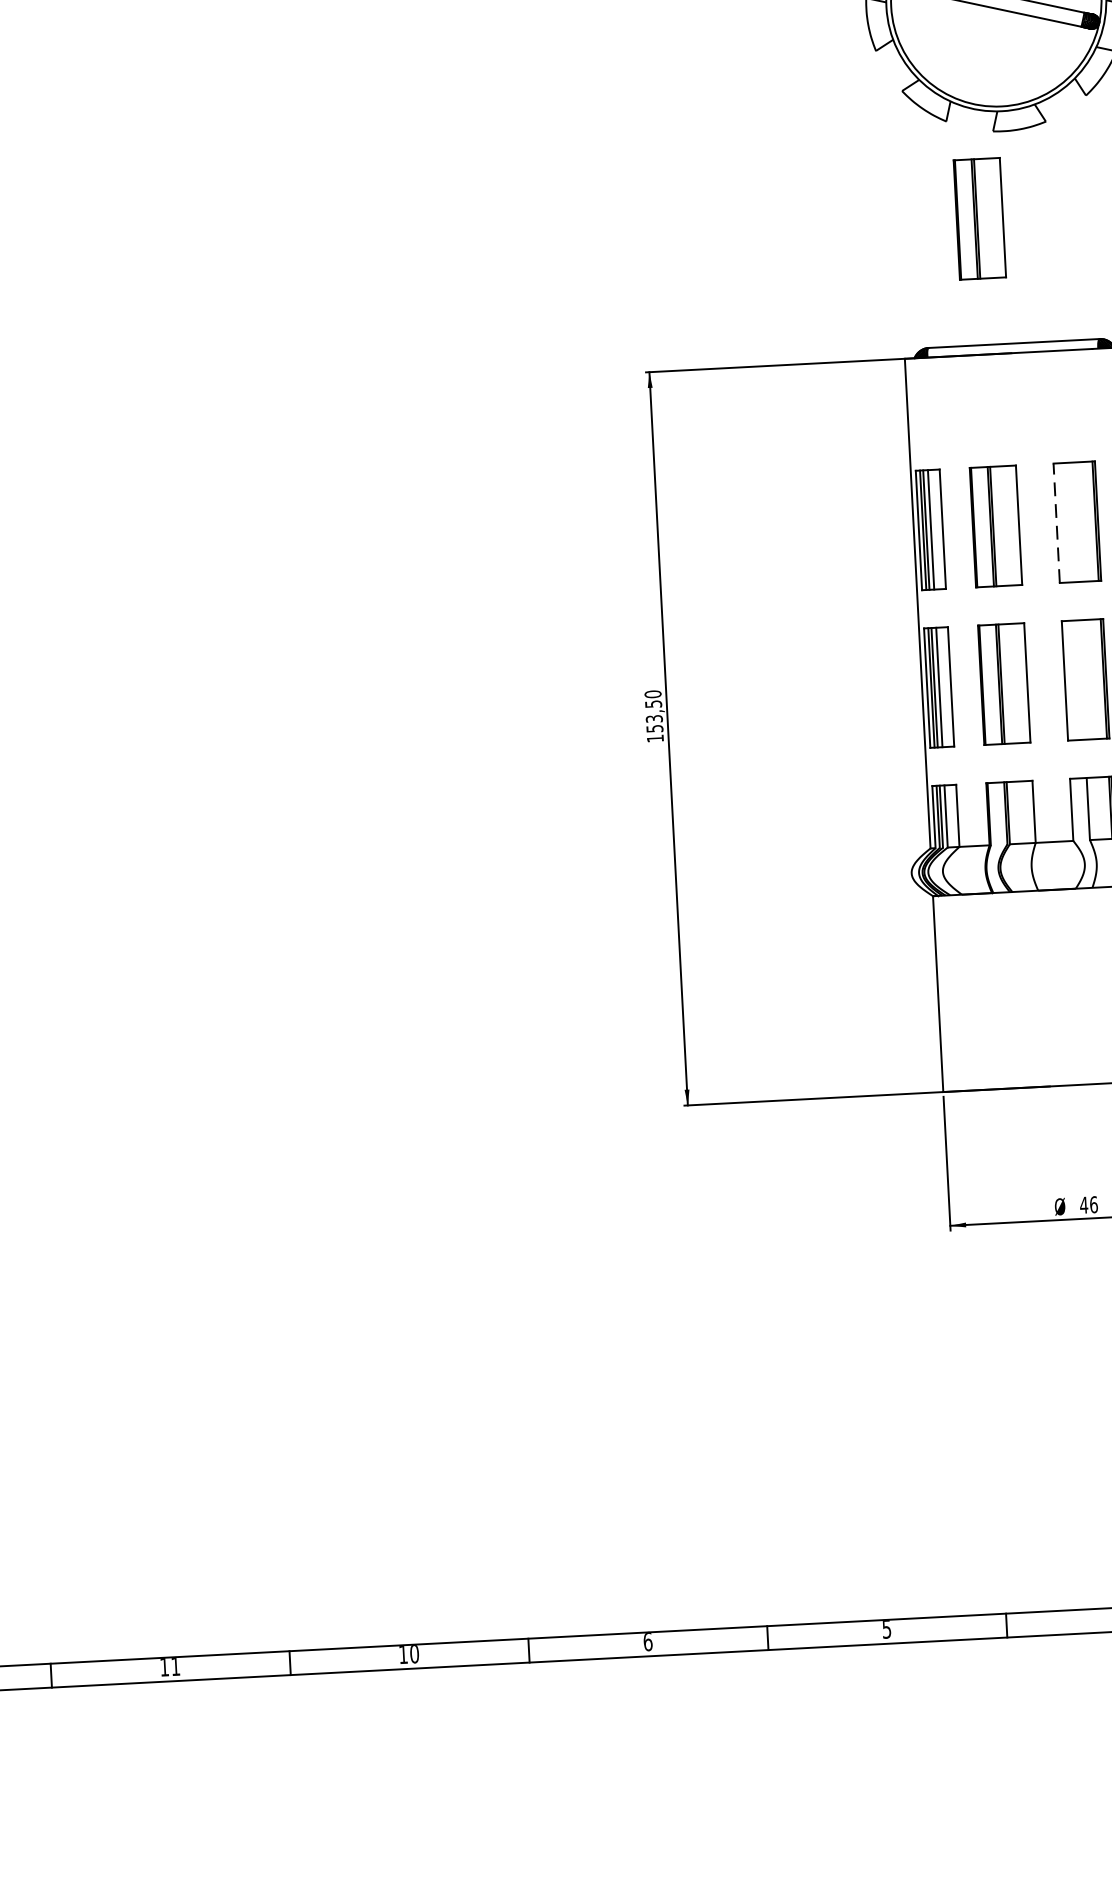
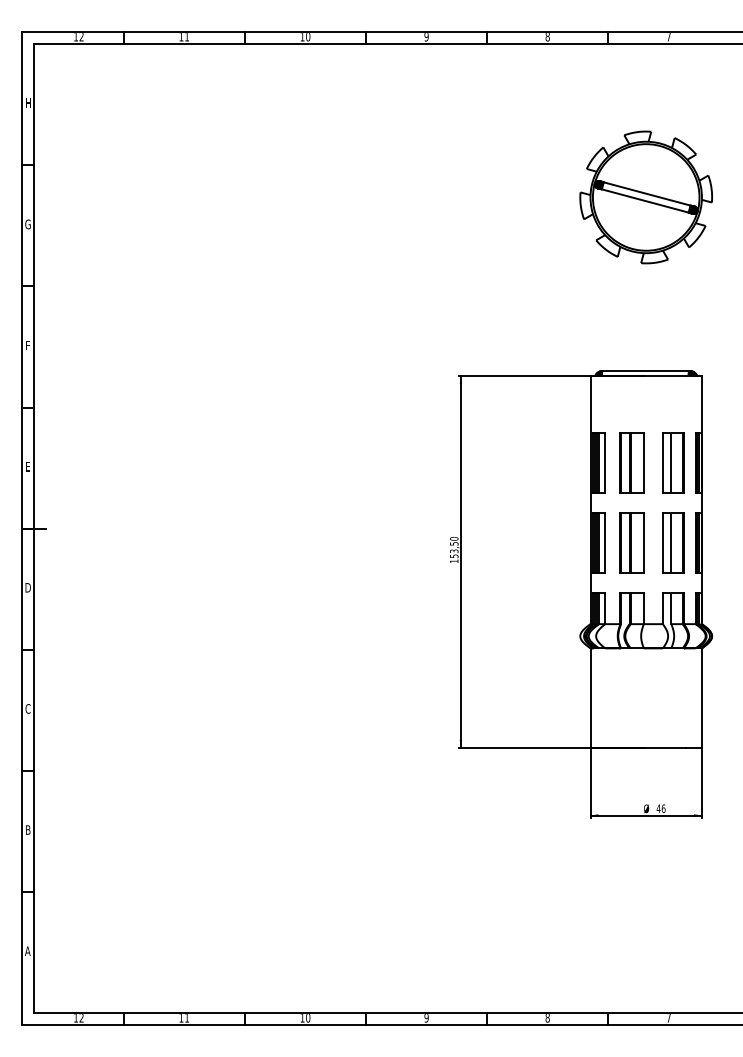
part: (978, 217) -> (631, 306), removed
line: (1073, 521) -> (671, 462), added
line: (1055, 522) -> (662, 462), dashed -> solid
line: (1081, 679) -> (671, 542), added
text: (886, 1630) -> (547, 1018), 5 -> 8
text: (647, 1642) -> (426, 1018), 6 -> 9

